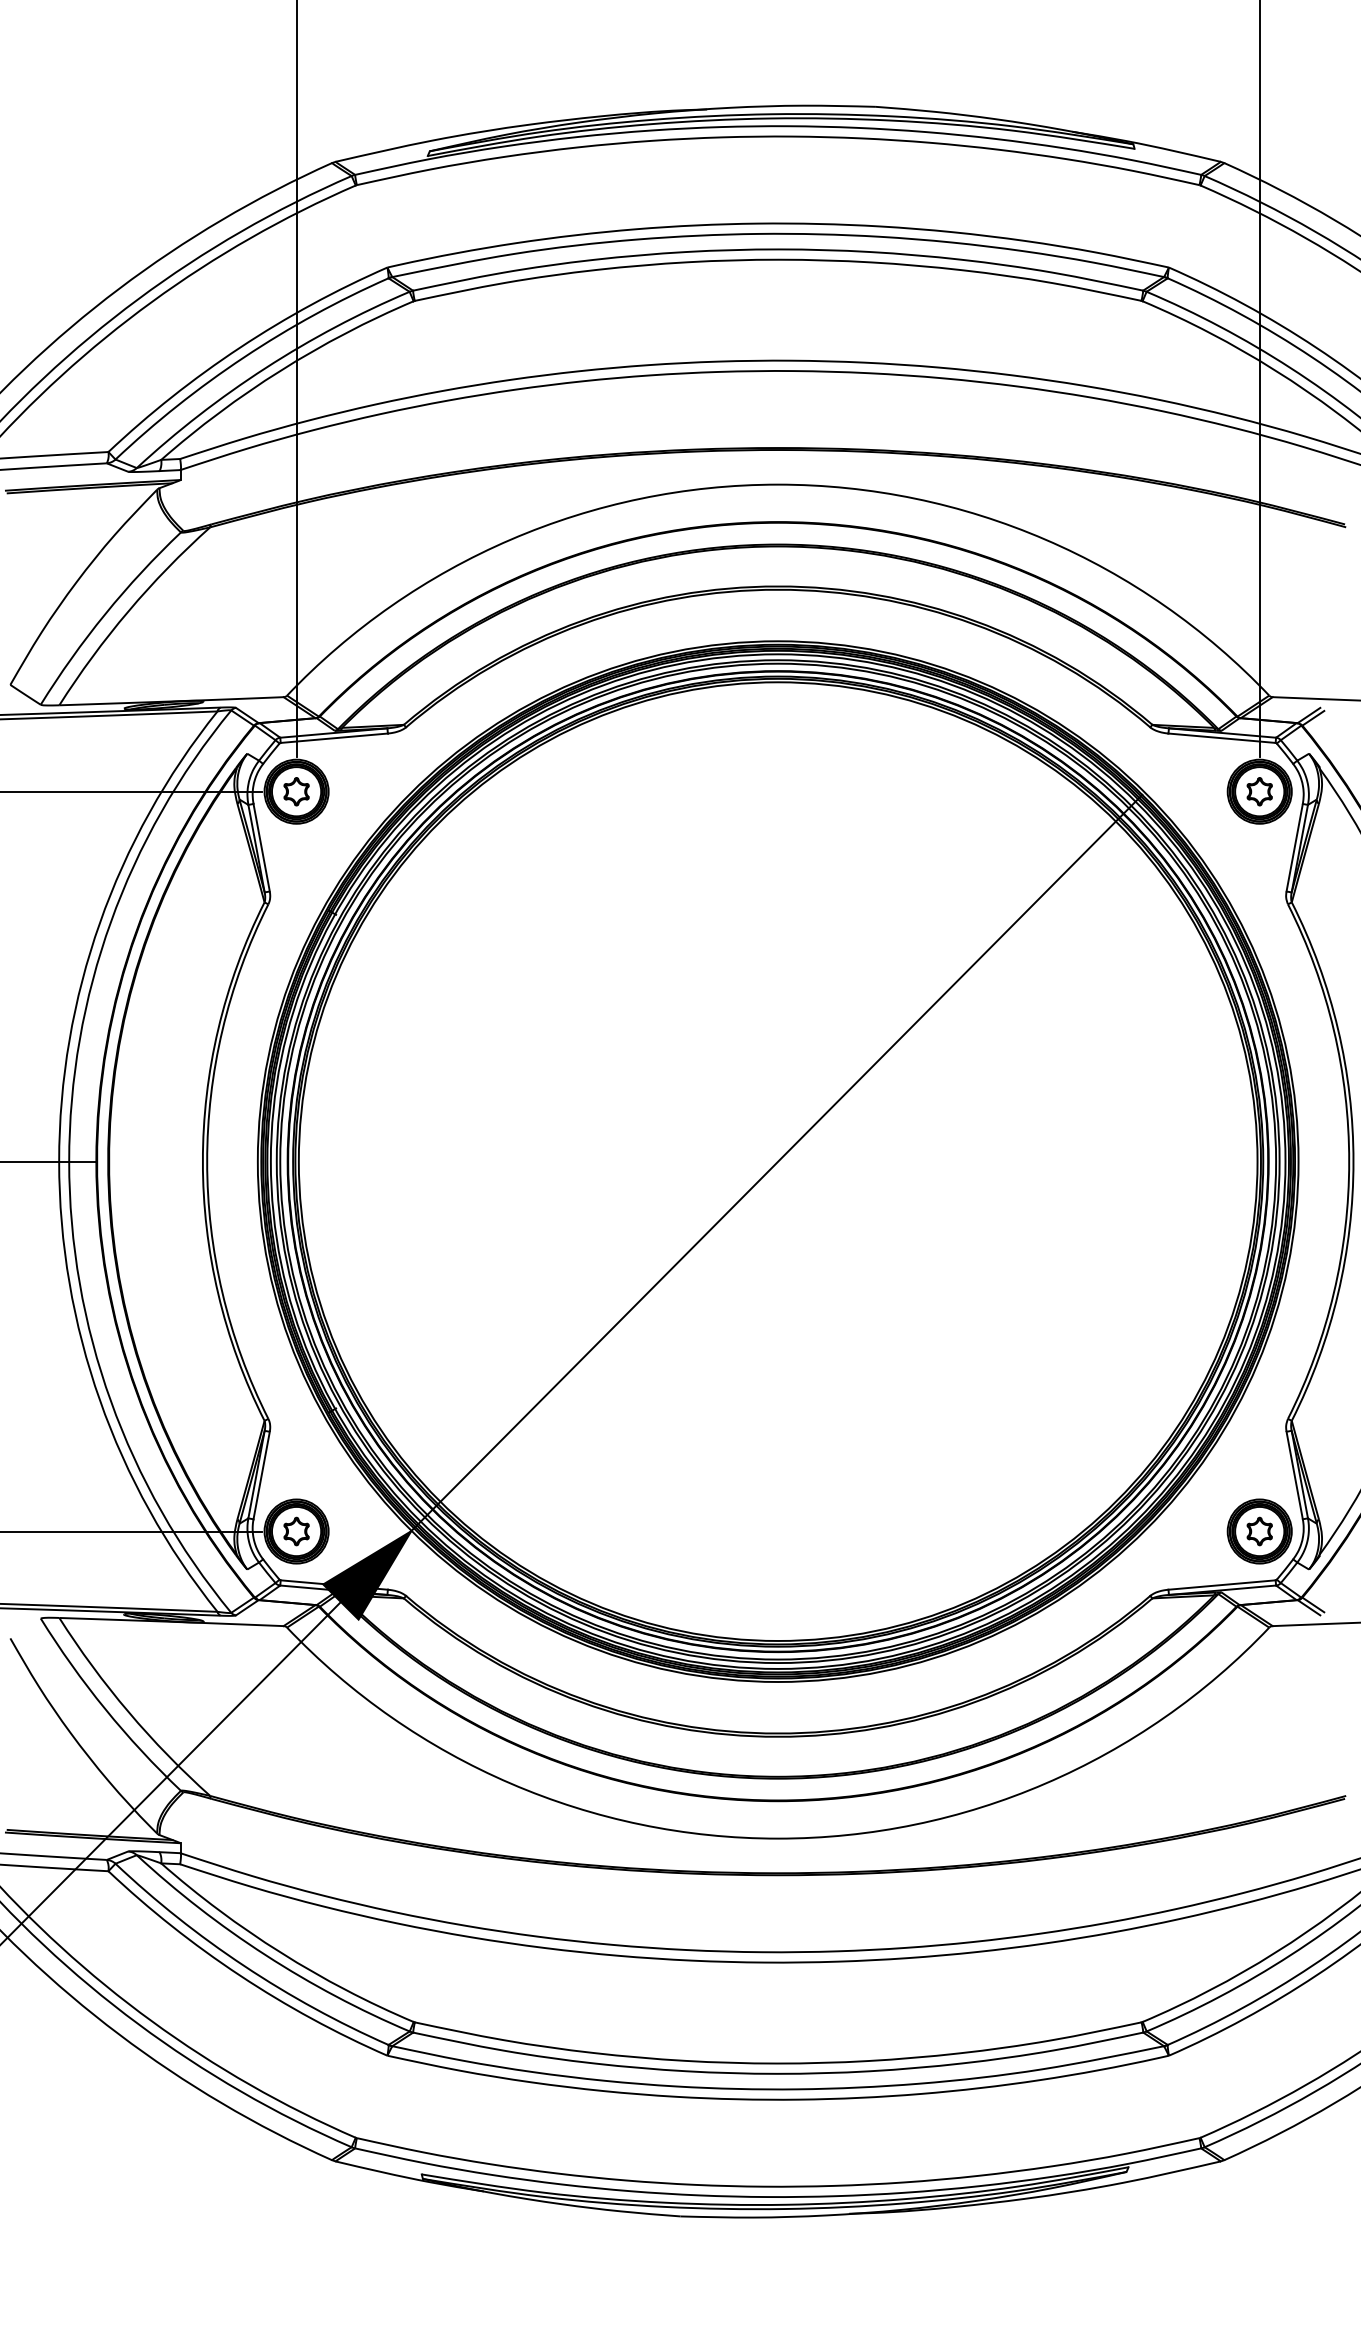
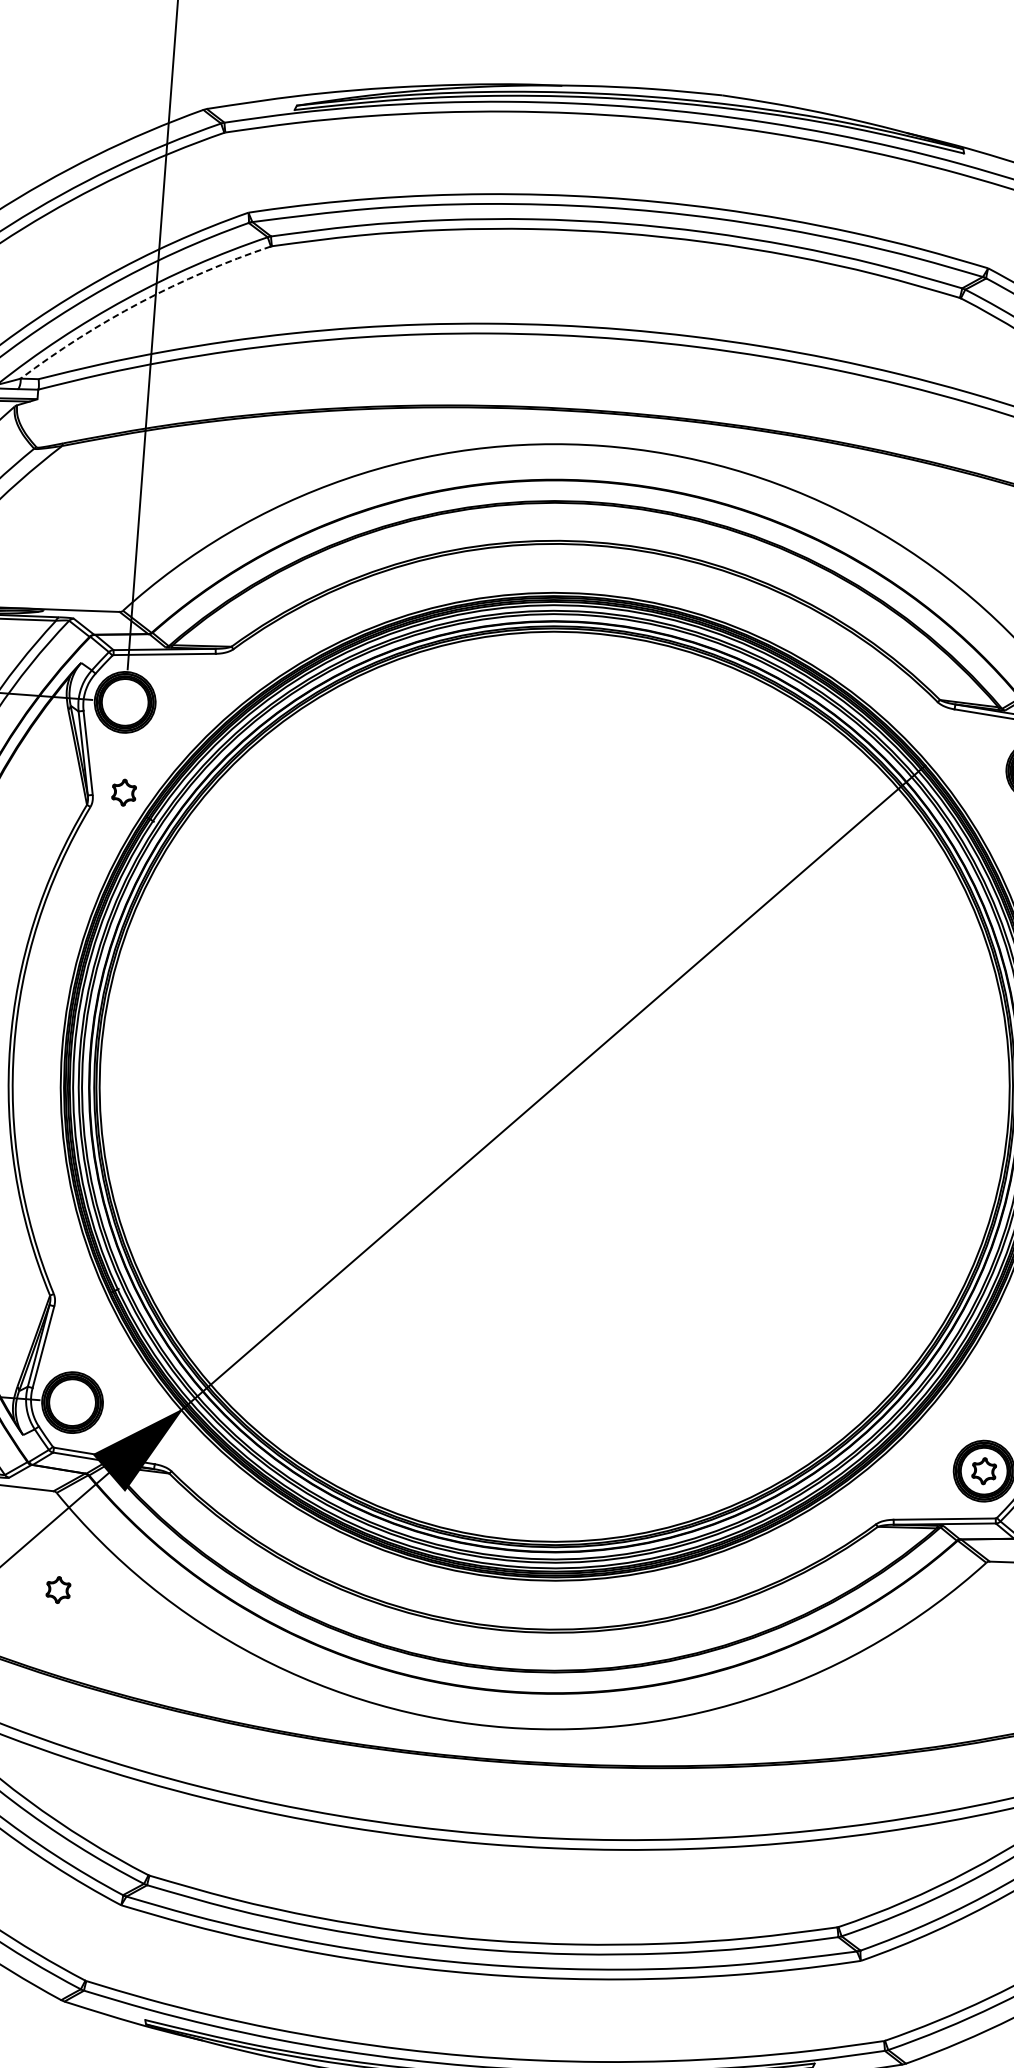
arc: (281, 370) -> (140, 302), solid -> dashed
part: (296, 791) -> (124, 792), moved
part: (296, 1531) -> (58, 1590), moved

